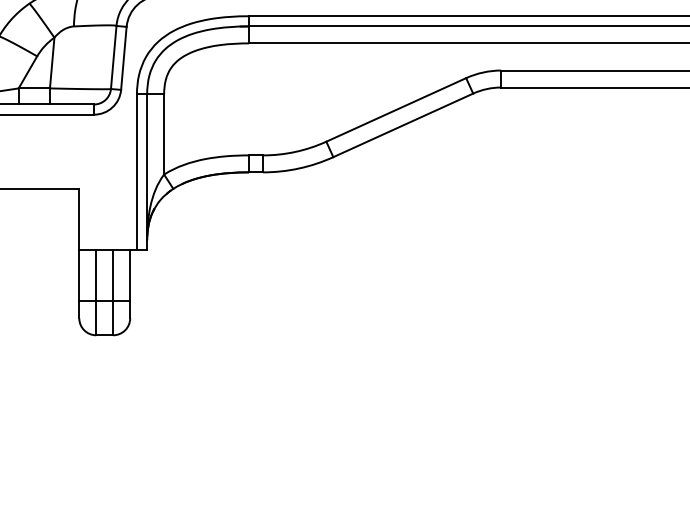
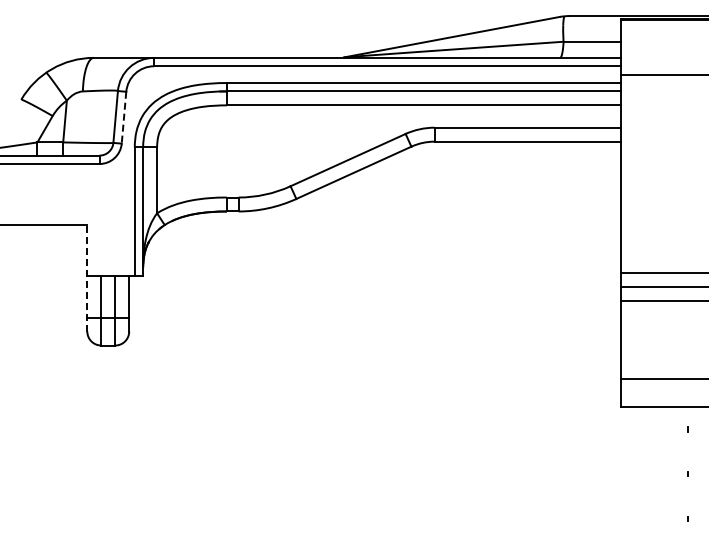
line: (123, 59) -> (123, 118), solid -> dashed
line: (79, 253) -> (87, 278), solid -> dashed

